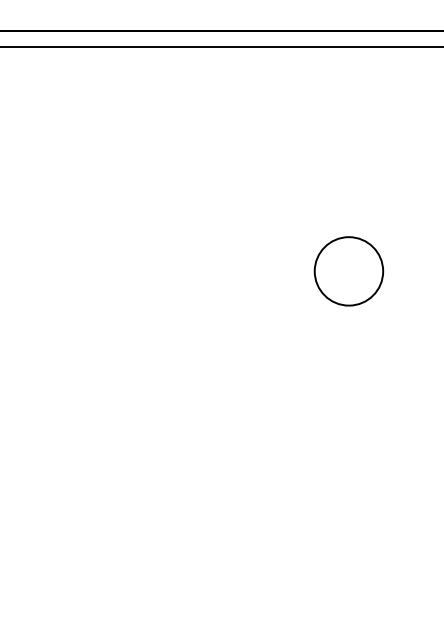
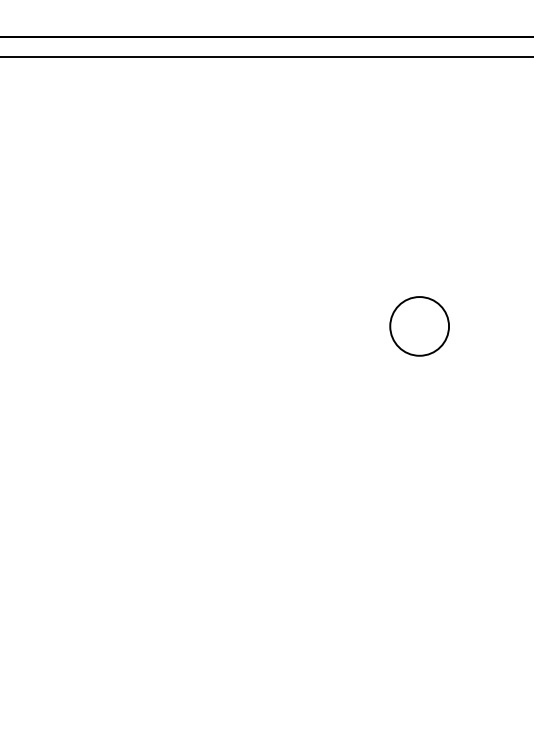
circle: (348, 271) -> (419, 326), size x0.71

